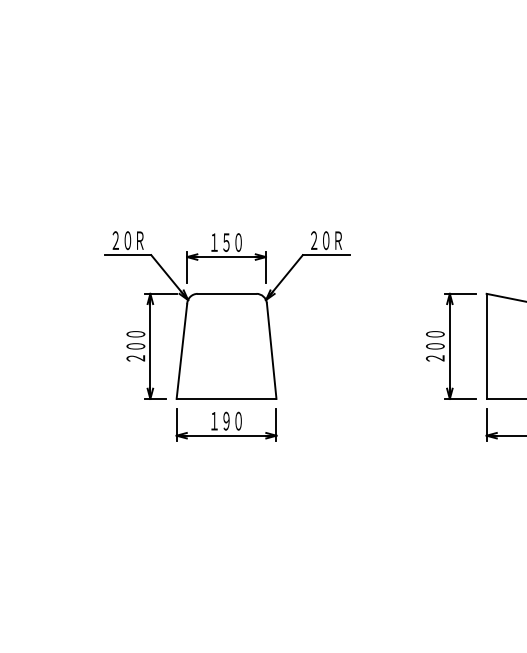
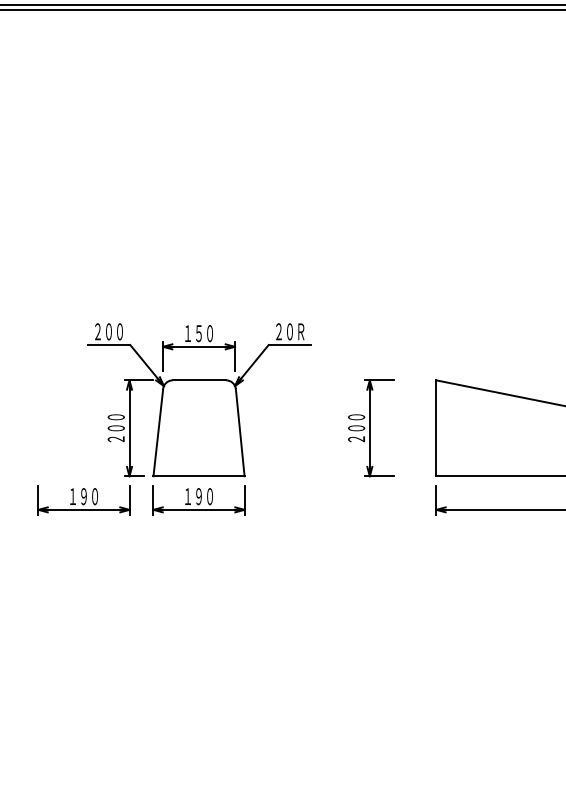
text: (140, 240) -> (120, 331), ２０Ｒ -> ２００
part: (451, 346) -> (371, 428), moved
part: (99, 425) -> (83, 500), added

